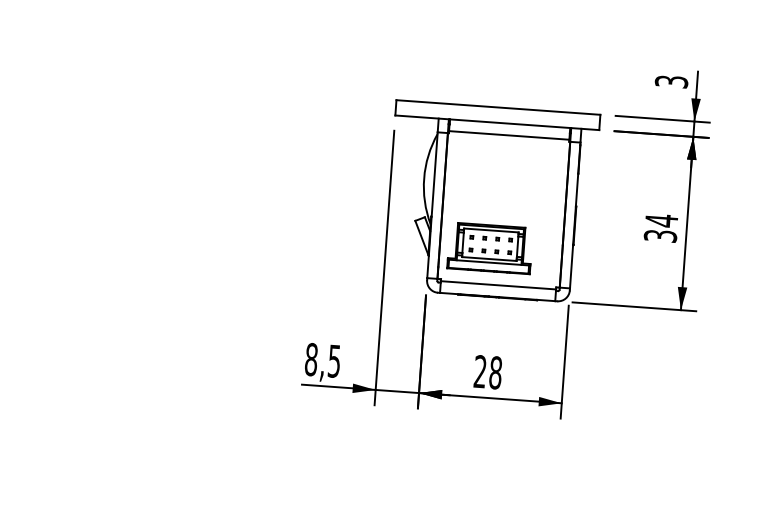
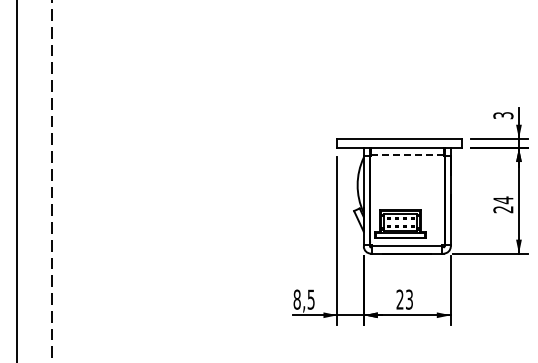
line: (509, 135) -> (407, 155), solid -> dashed
text: (660, 235) -> (503, 209), 34 -> 24
text: (495, 372) -> (409, 299), 28 -> 23

